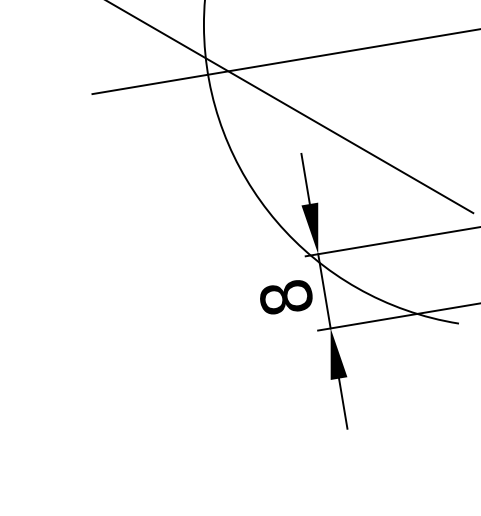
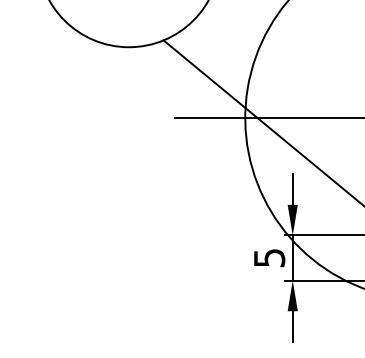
text: (286, 296) -> (269, 257), 8 -> 5

